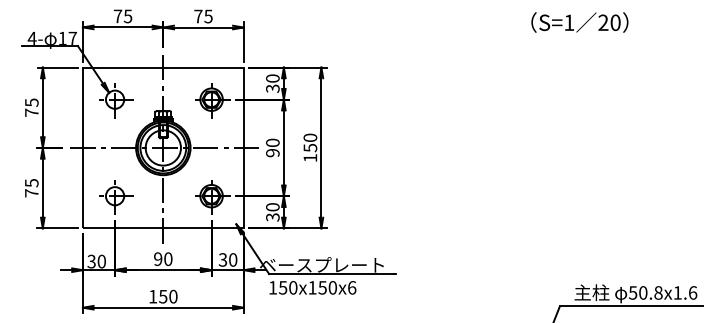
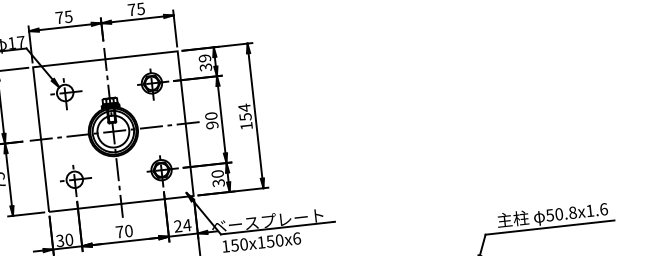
text: (272, 78) -> (204, 58), 30 -> 39
text: (310, 137) -> (244, 107), 150 -> 154
text: (158, 259) -> (120, 232), 90 -> 70
text: (227, 259) -> (182, 225), 30 -> 24

